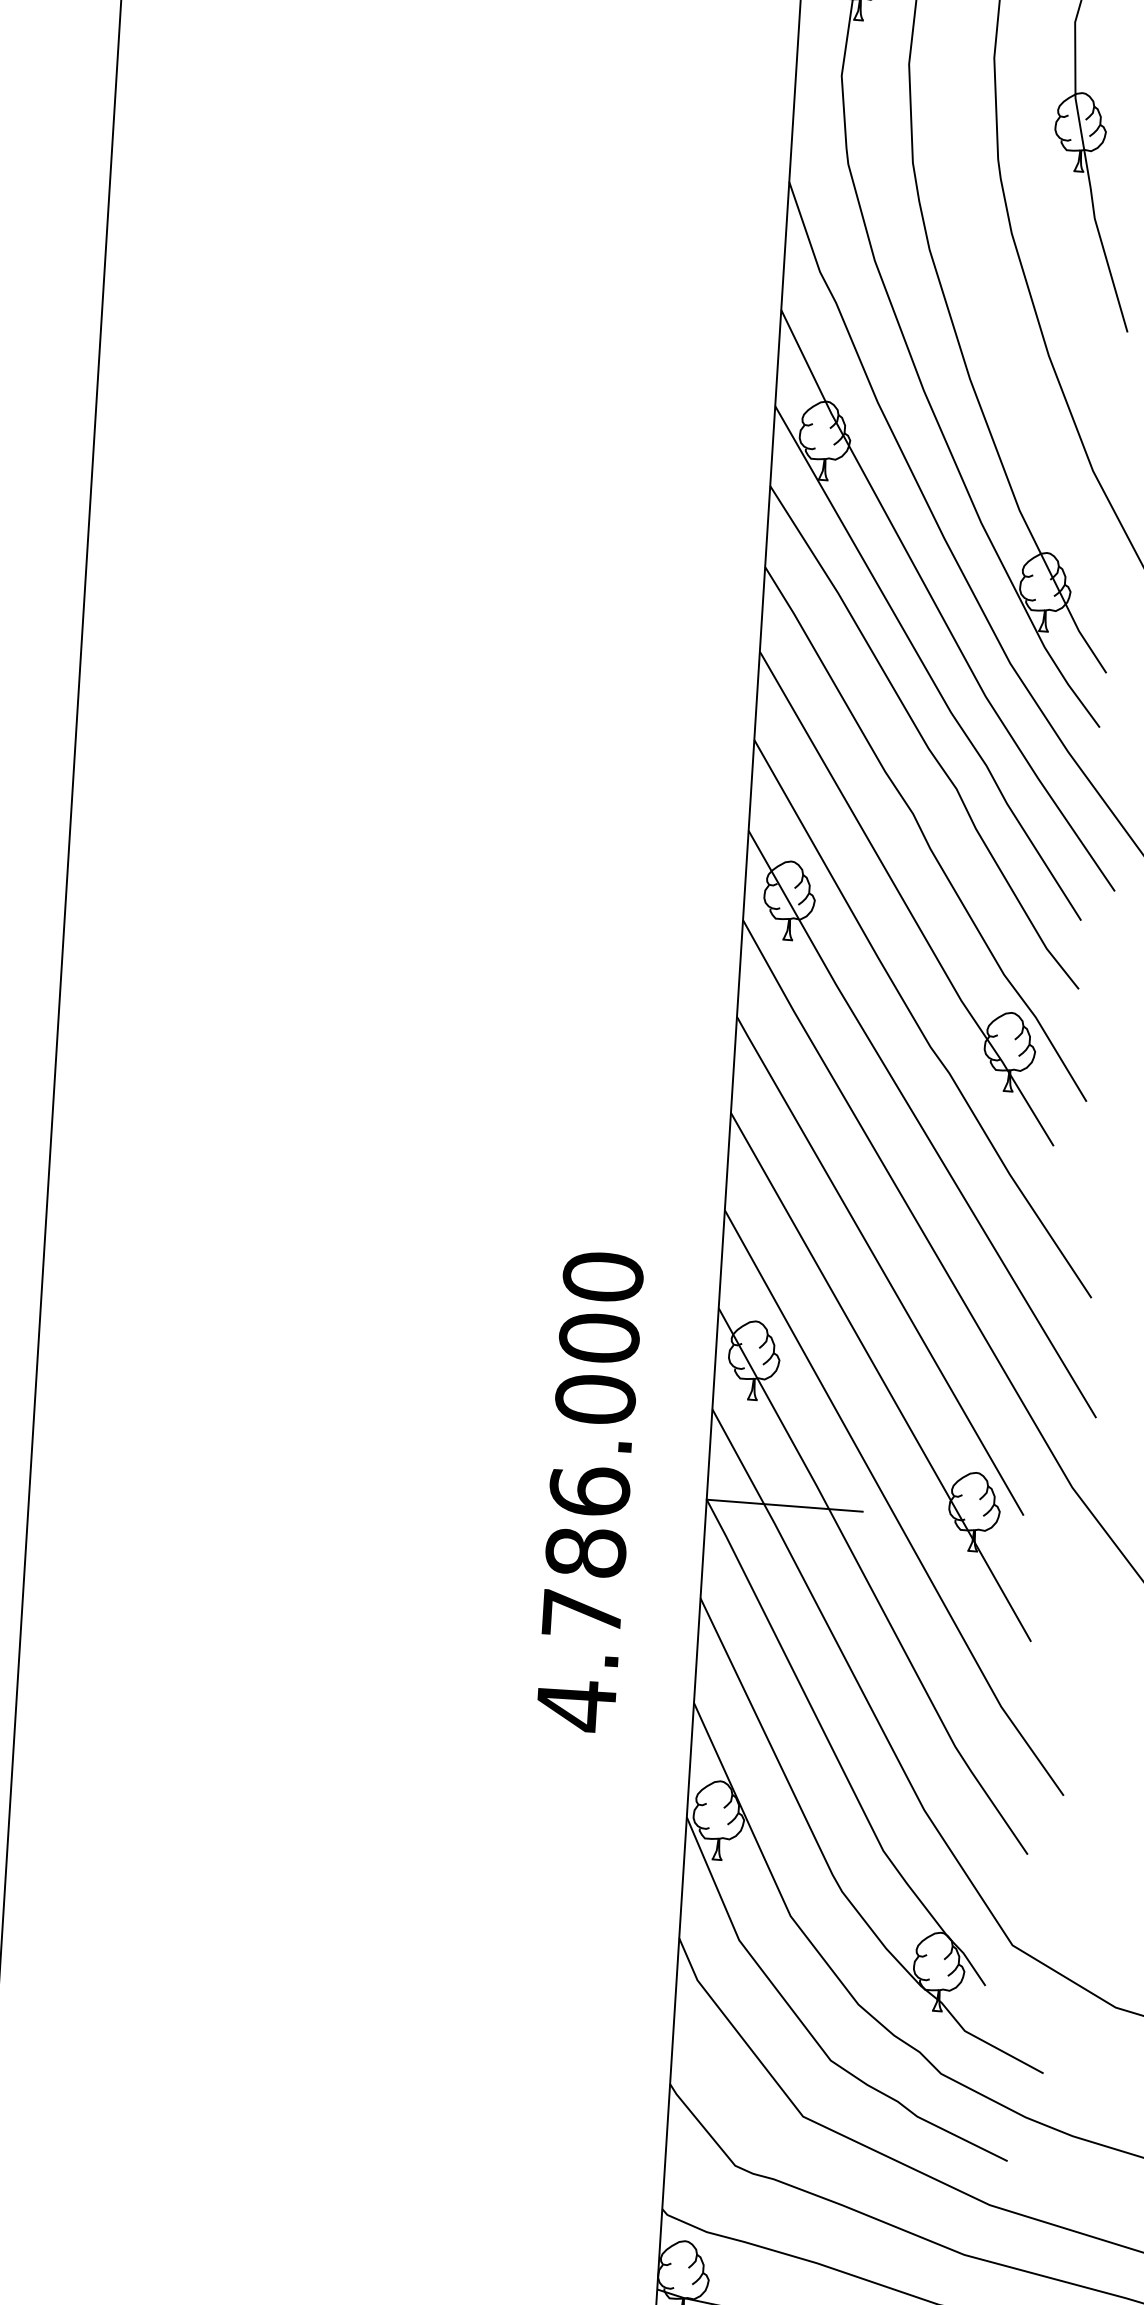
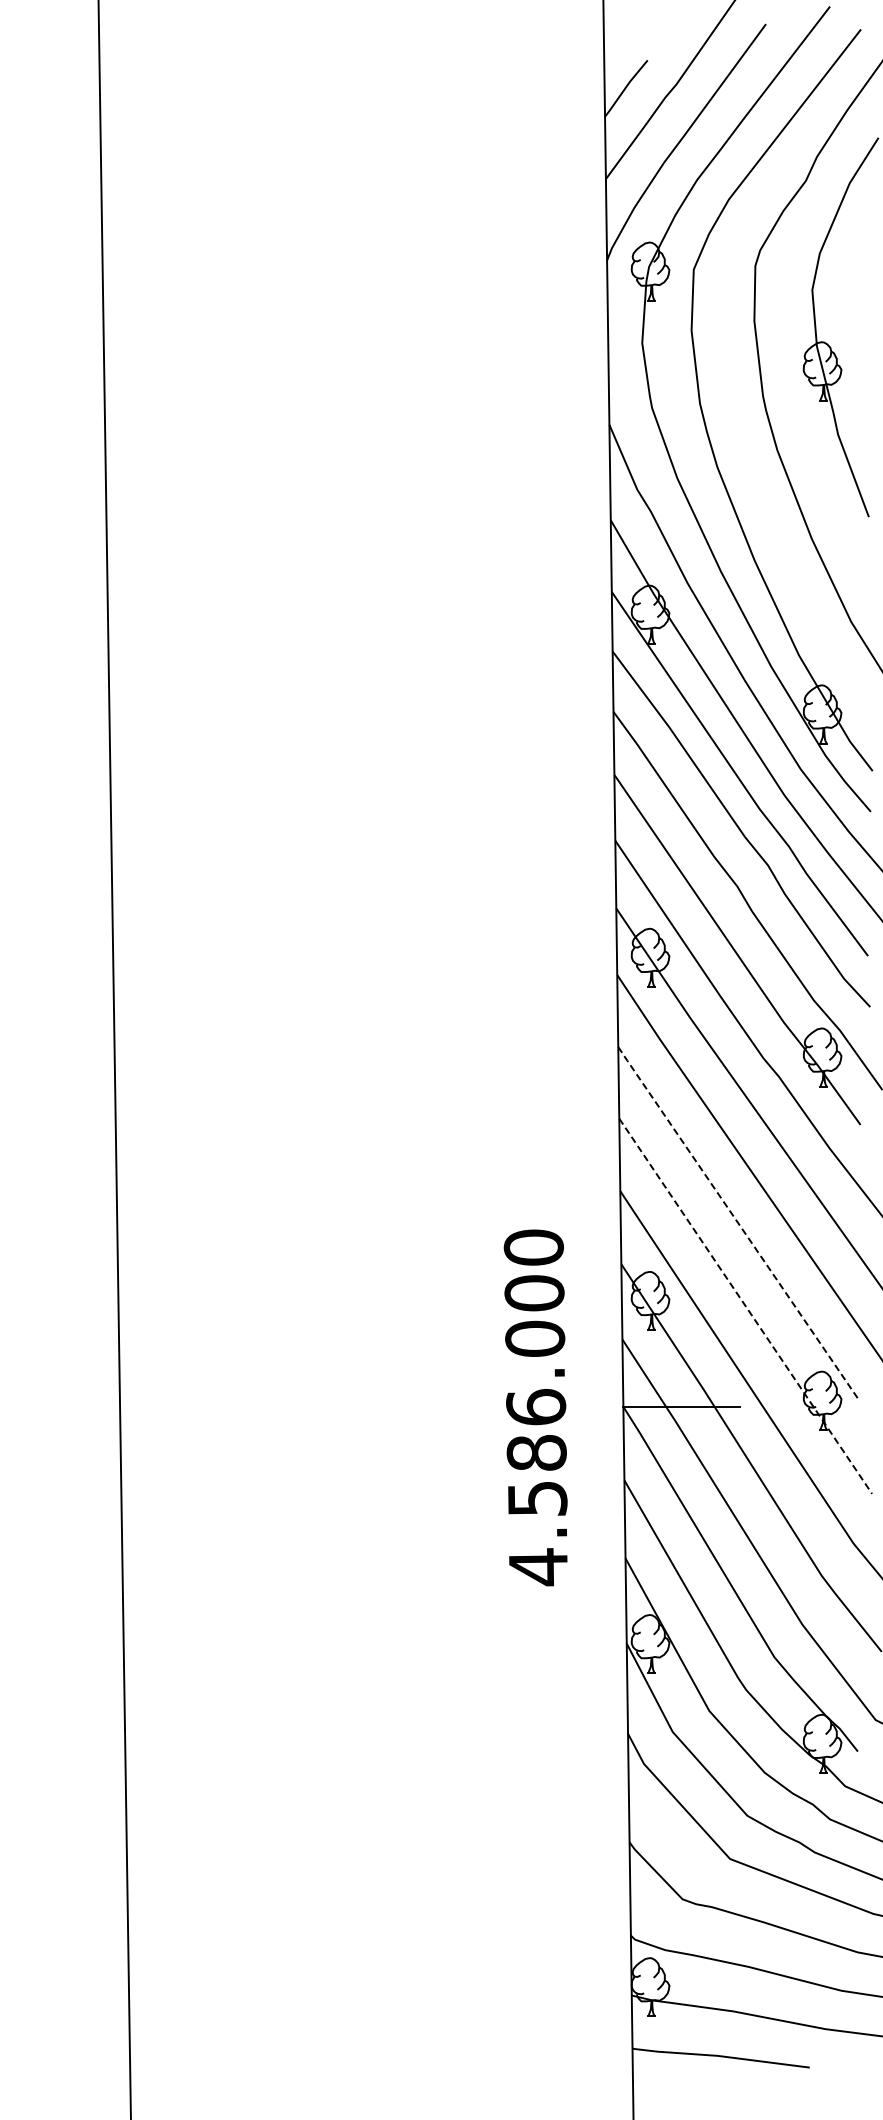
line: (879, 1265) -> (738, 1223), solid -> dashed
line: (880, 1377) -> (745, 1306), solid -> dashed
text: (582, 1613) -> (537, 1498), 4.786.000 -> 4.586.000

